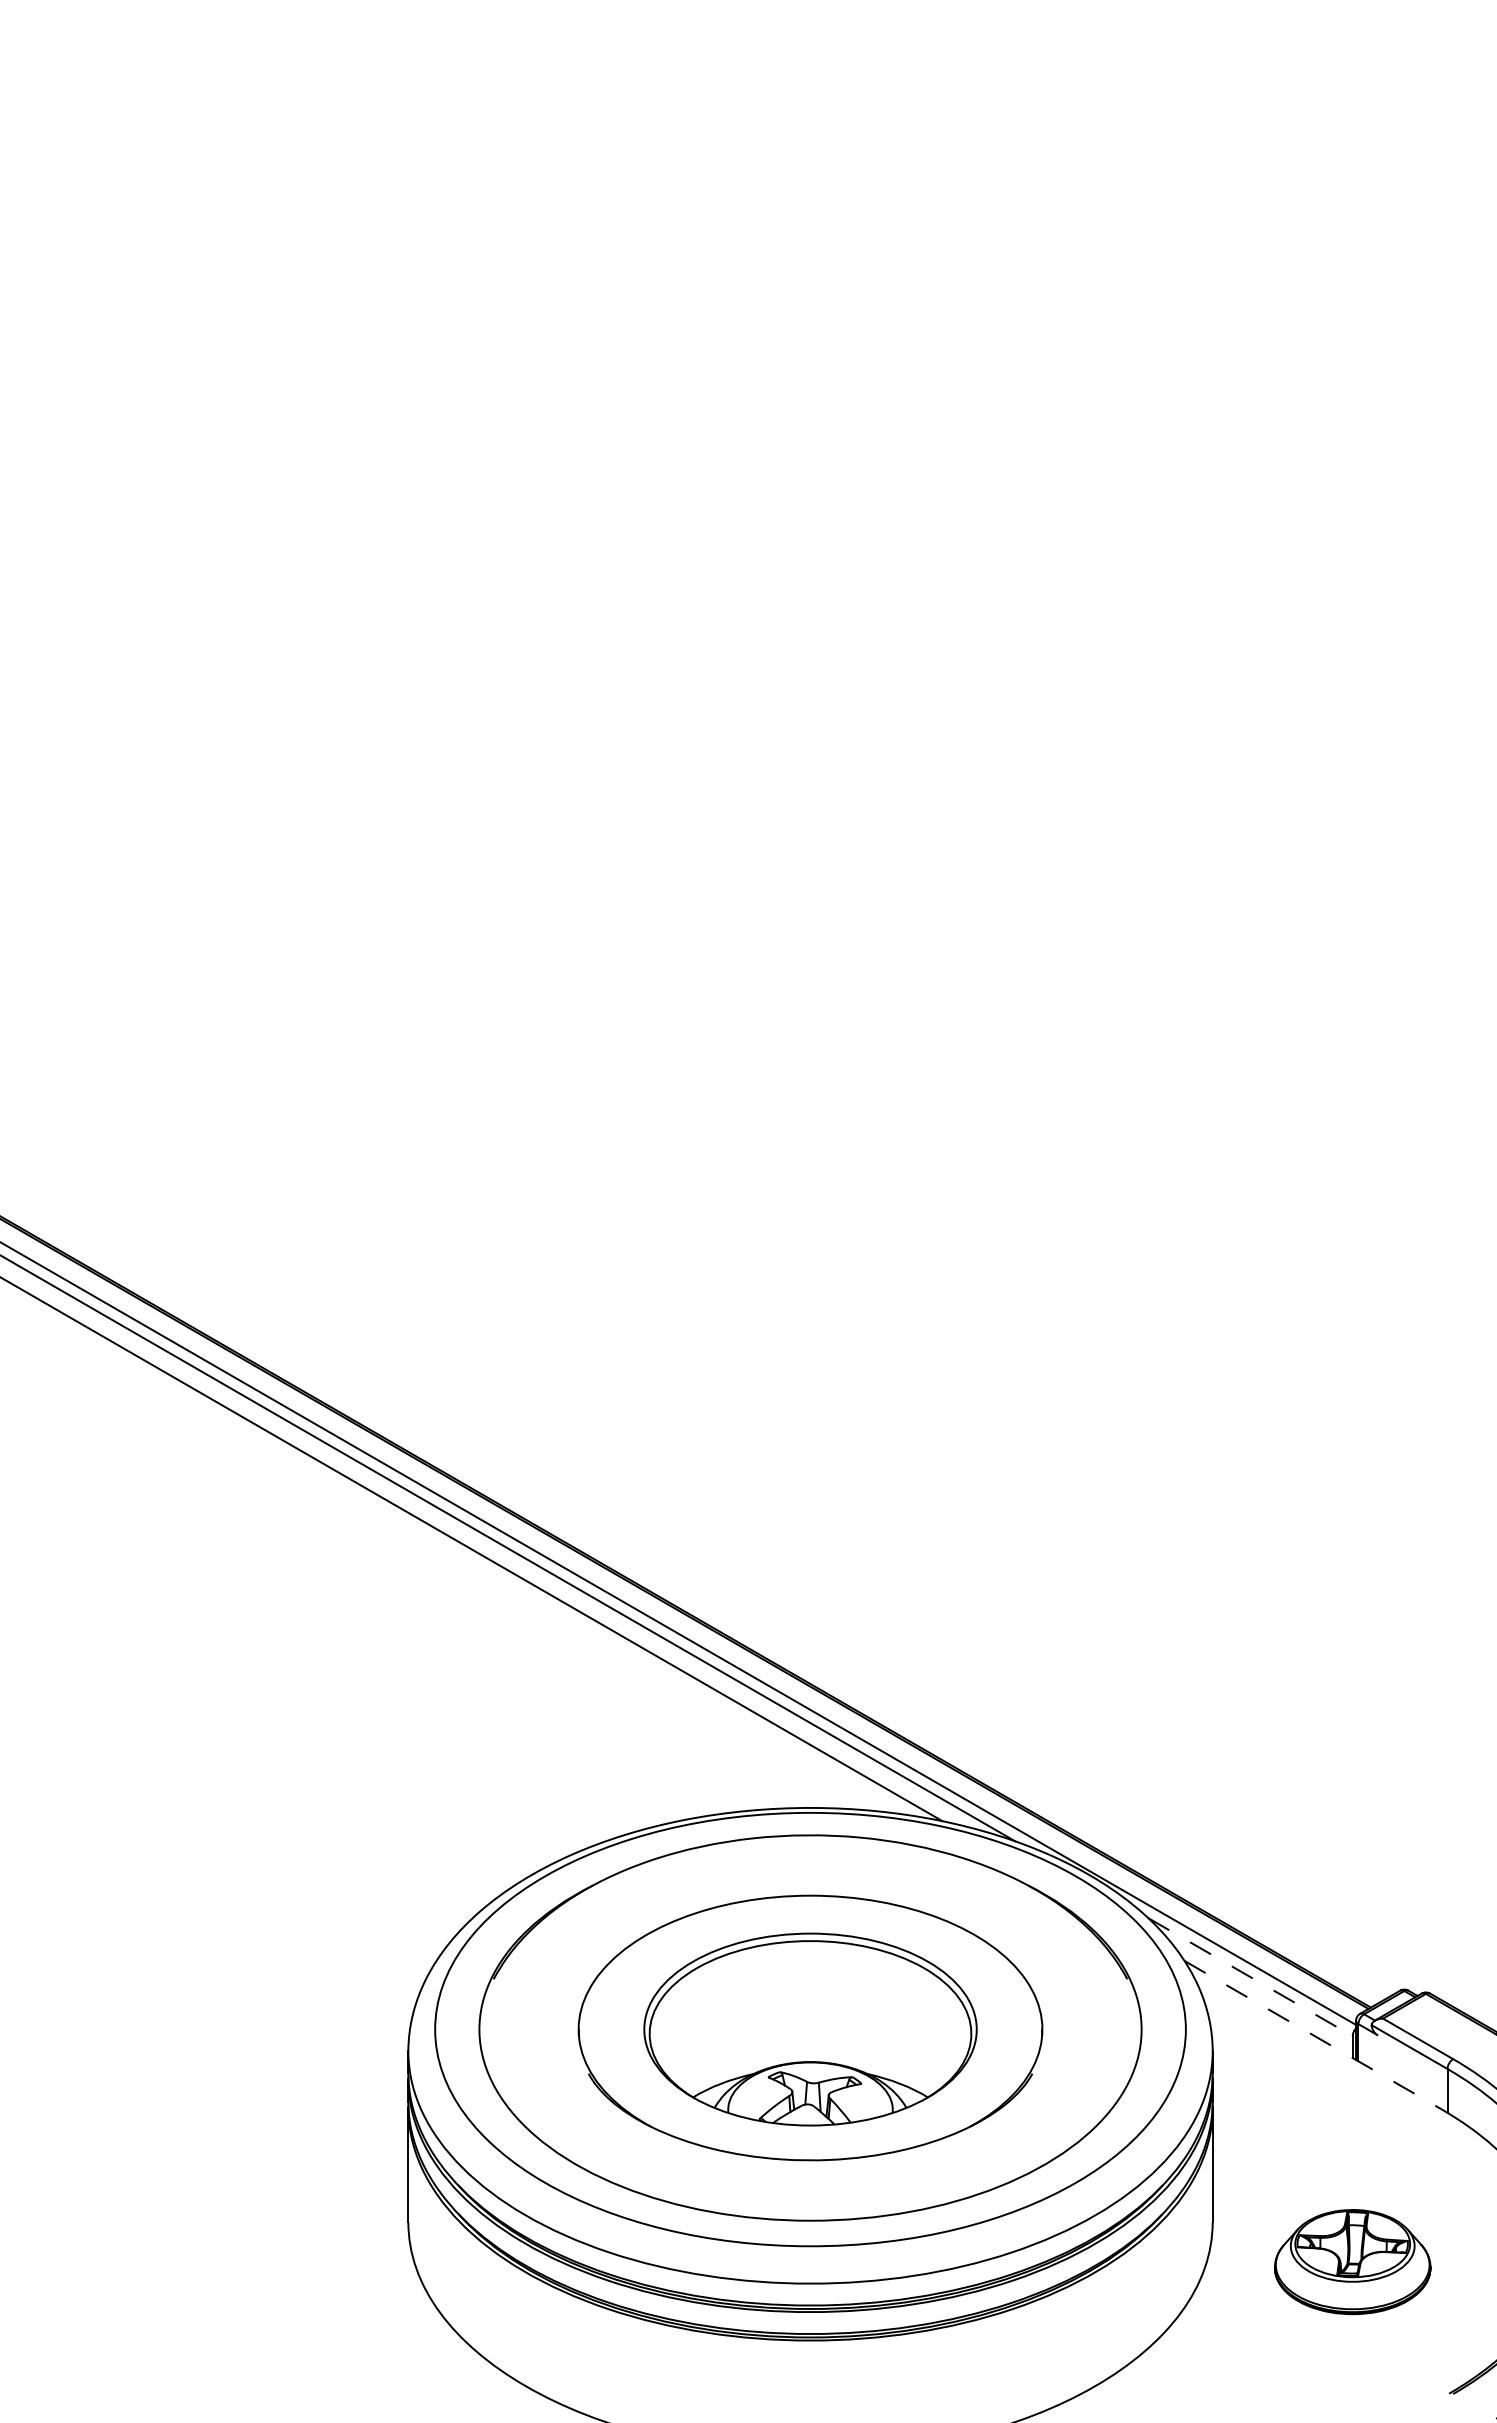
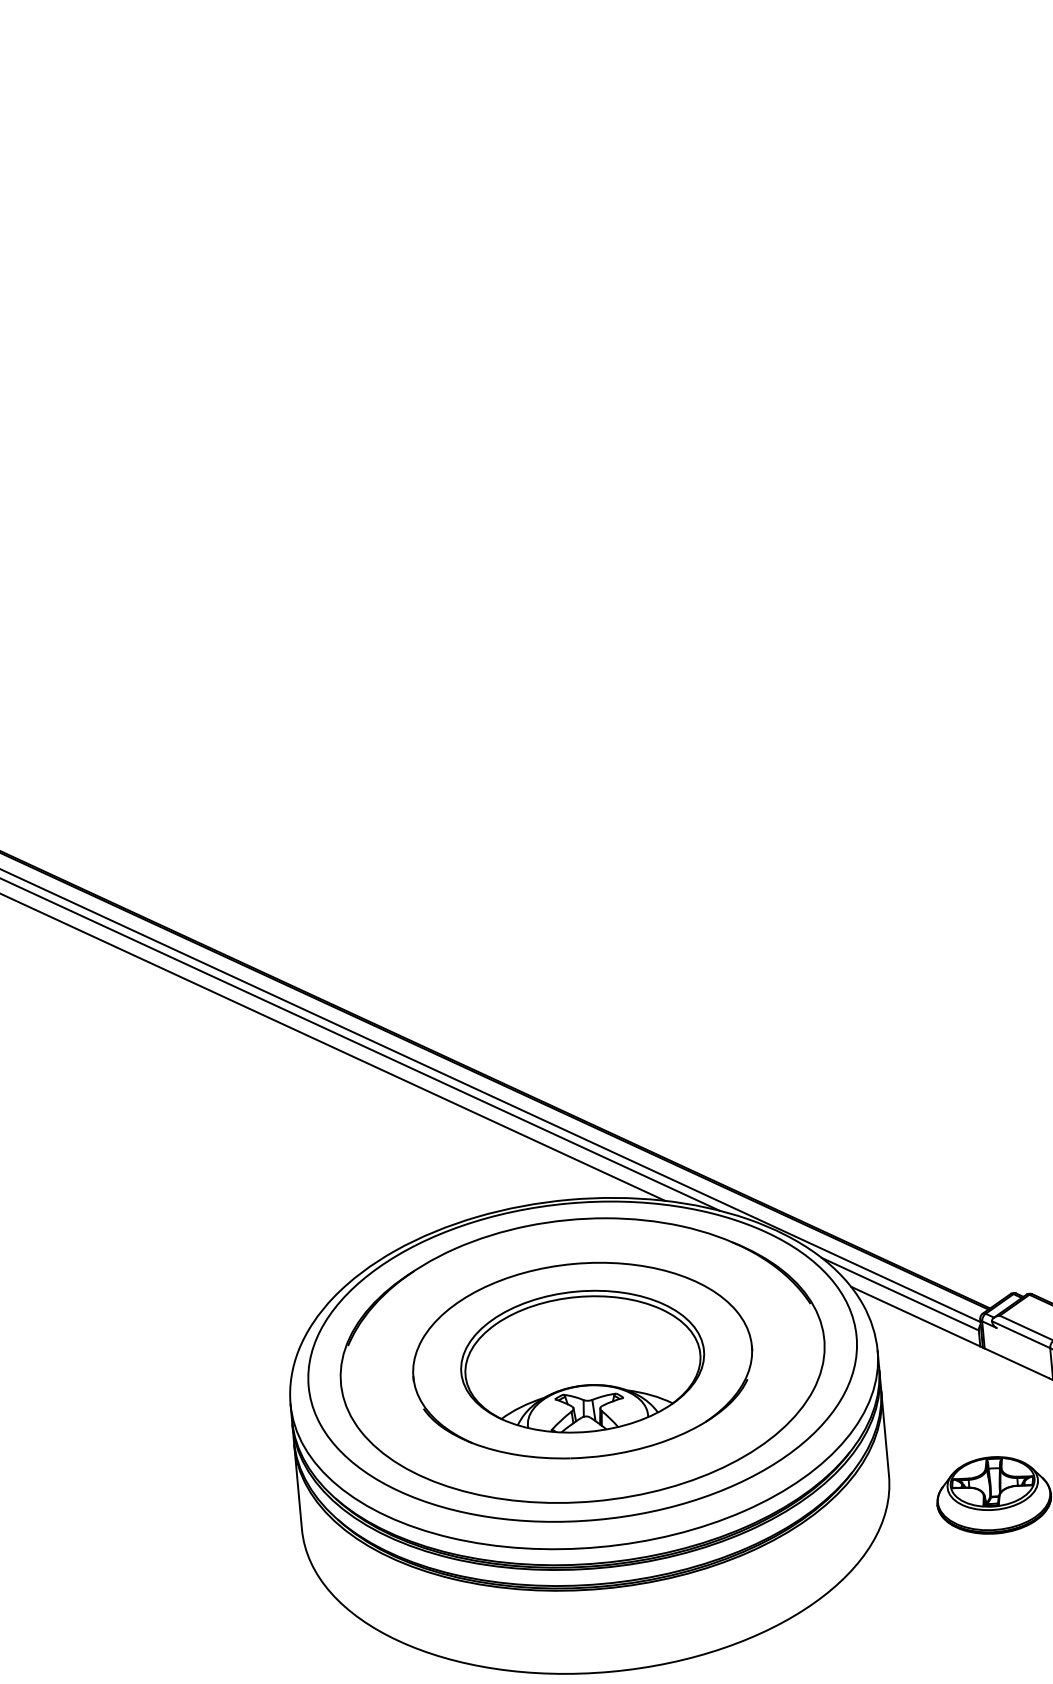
line: (1250, 1977) -> (900, 1294), dashed -> solid
line: (1313, 2035) -> (950, 1332), dashed -> solid

